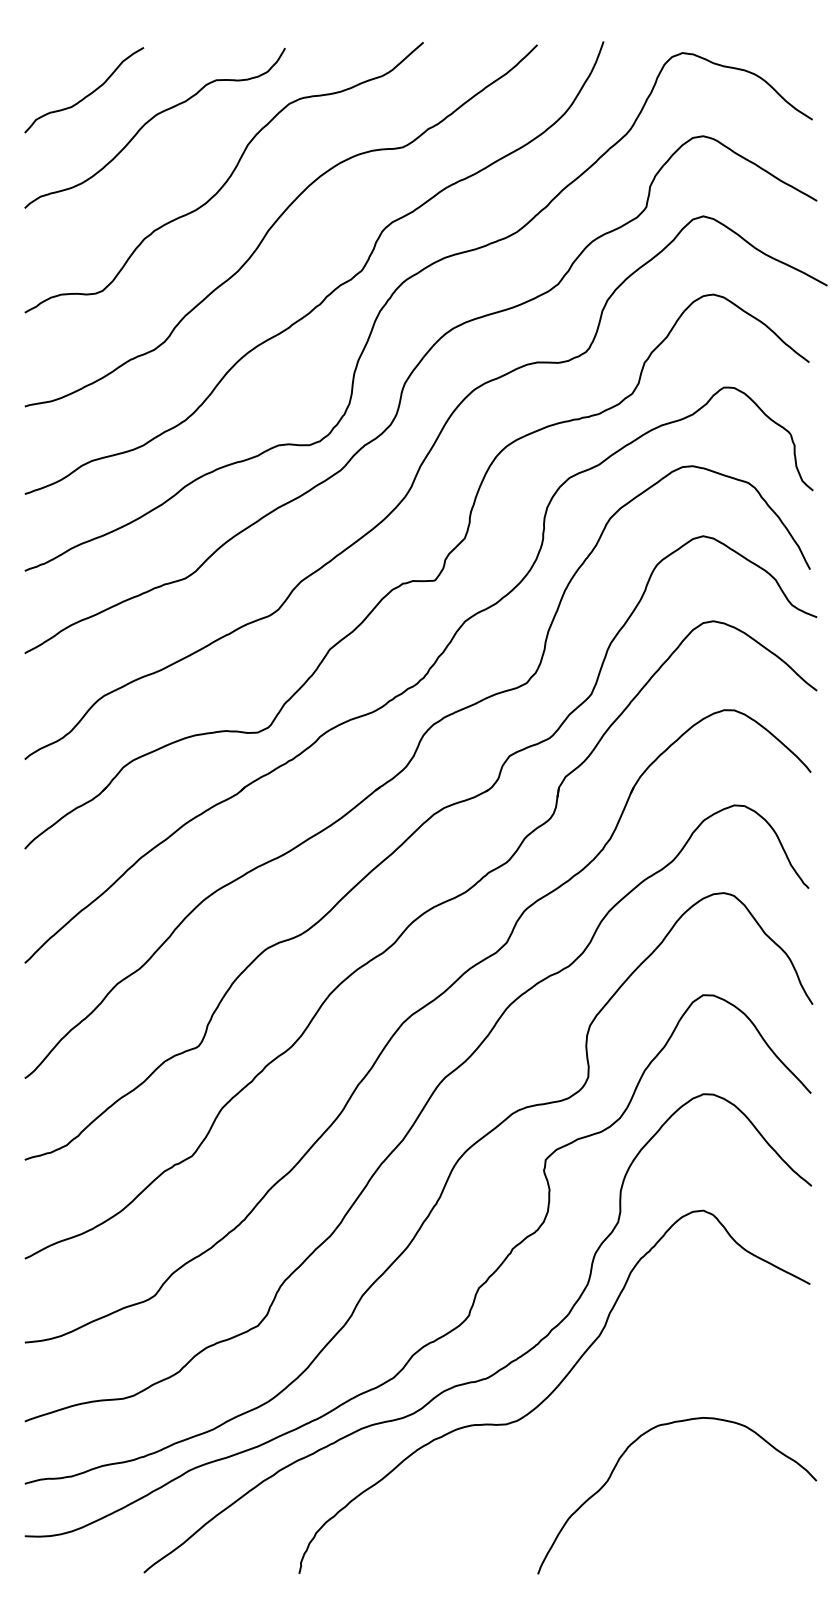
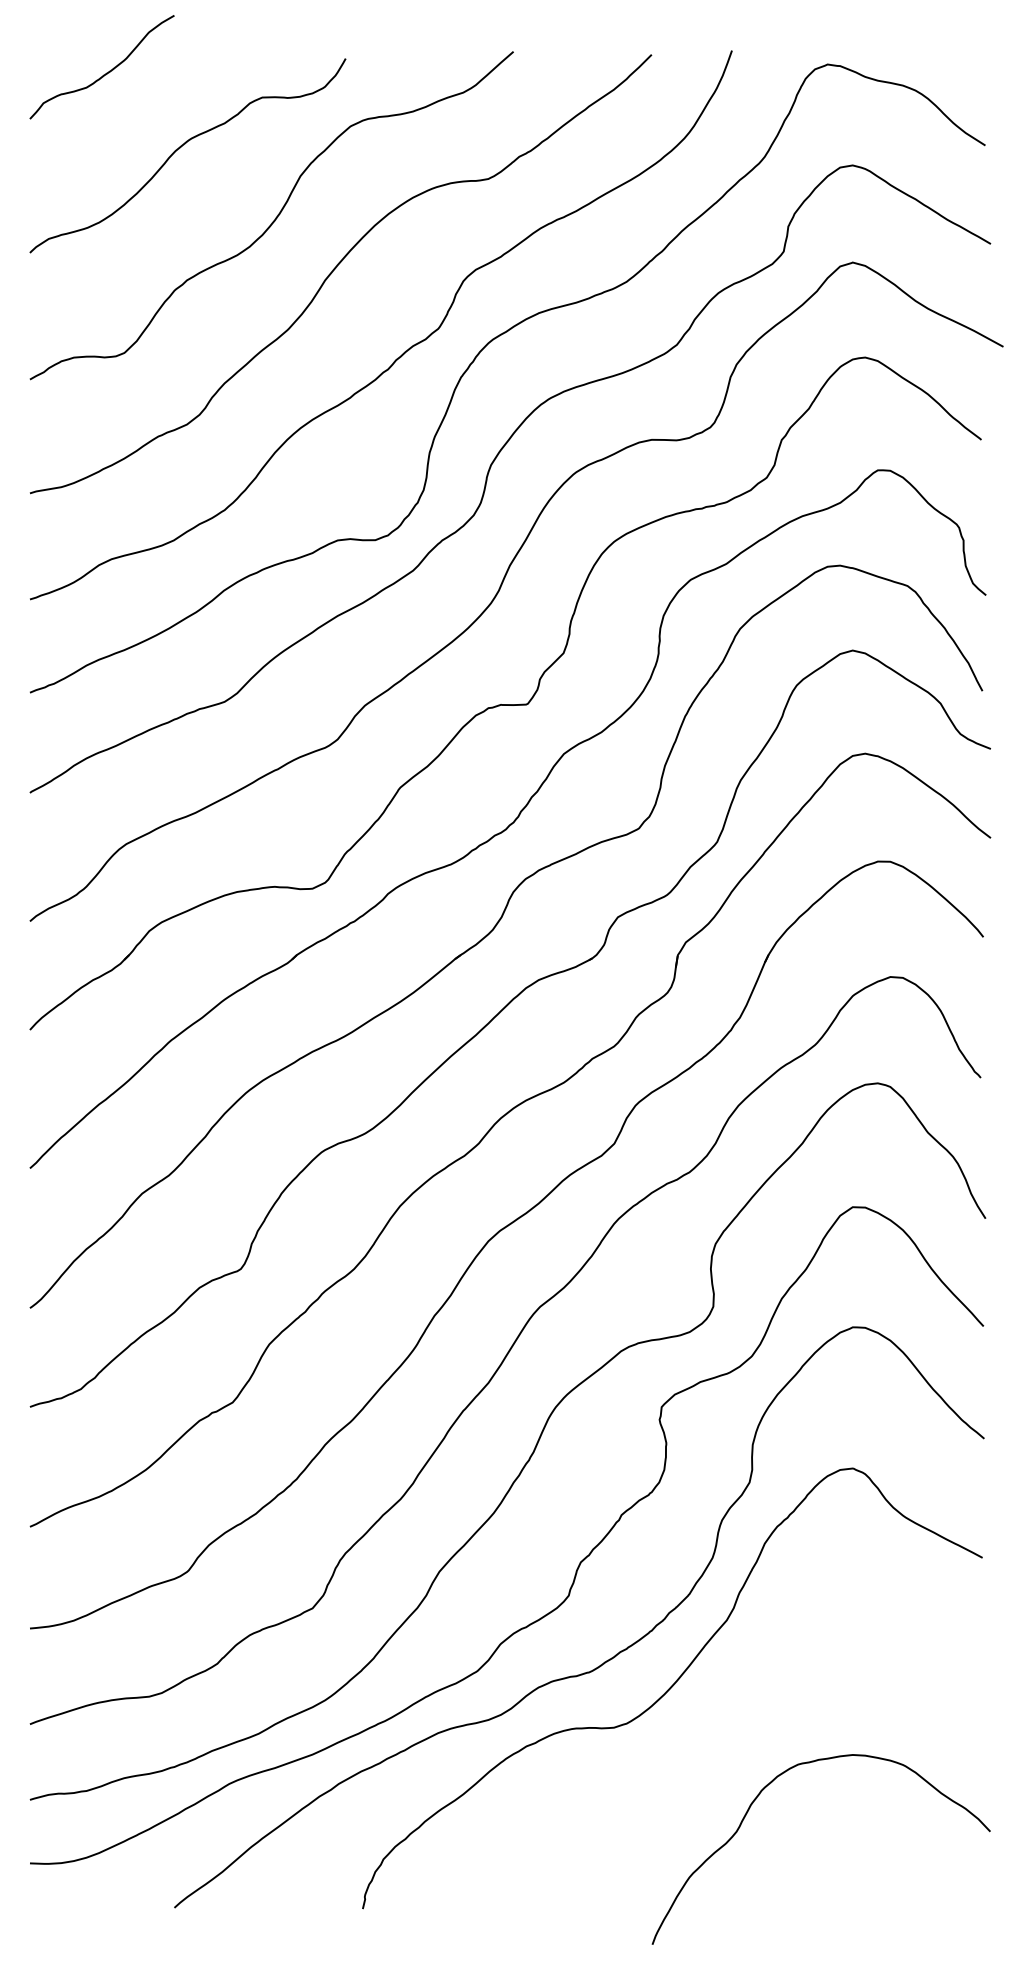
curve: (87, 94) -> (105, 72), moved
curve: (623, 1455) -> (756, 1800), moved

